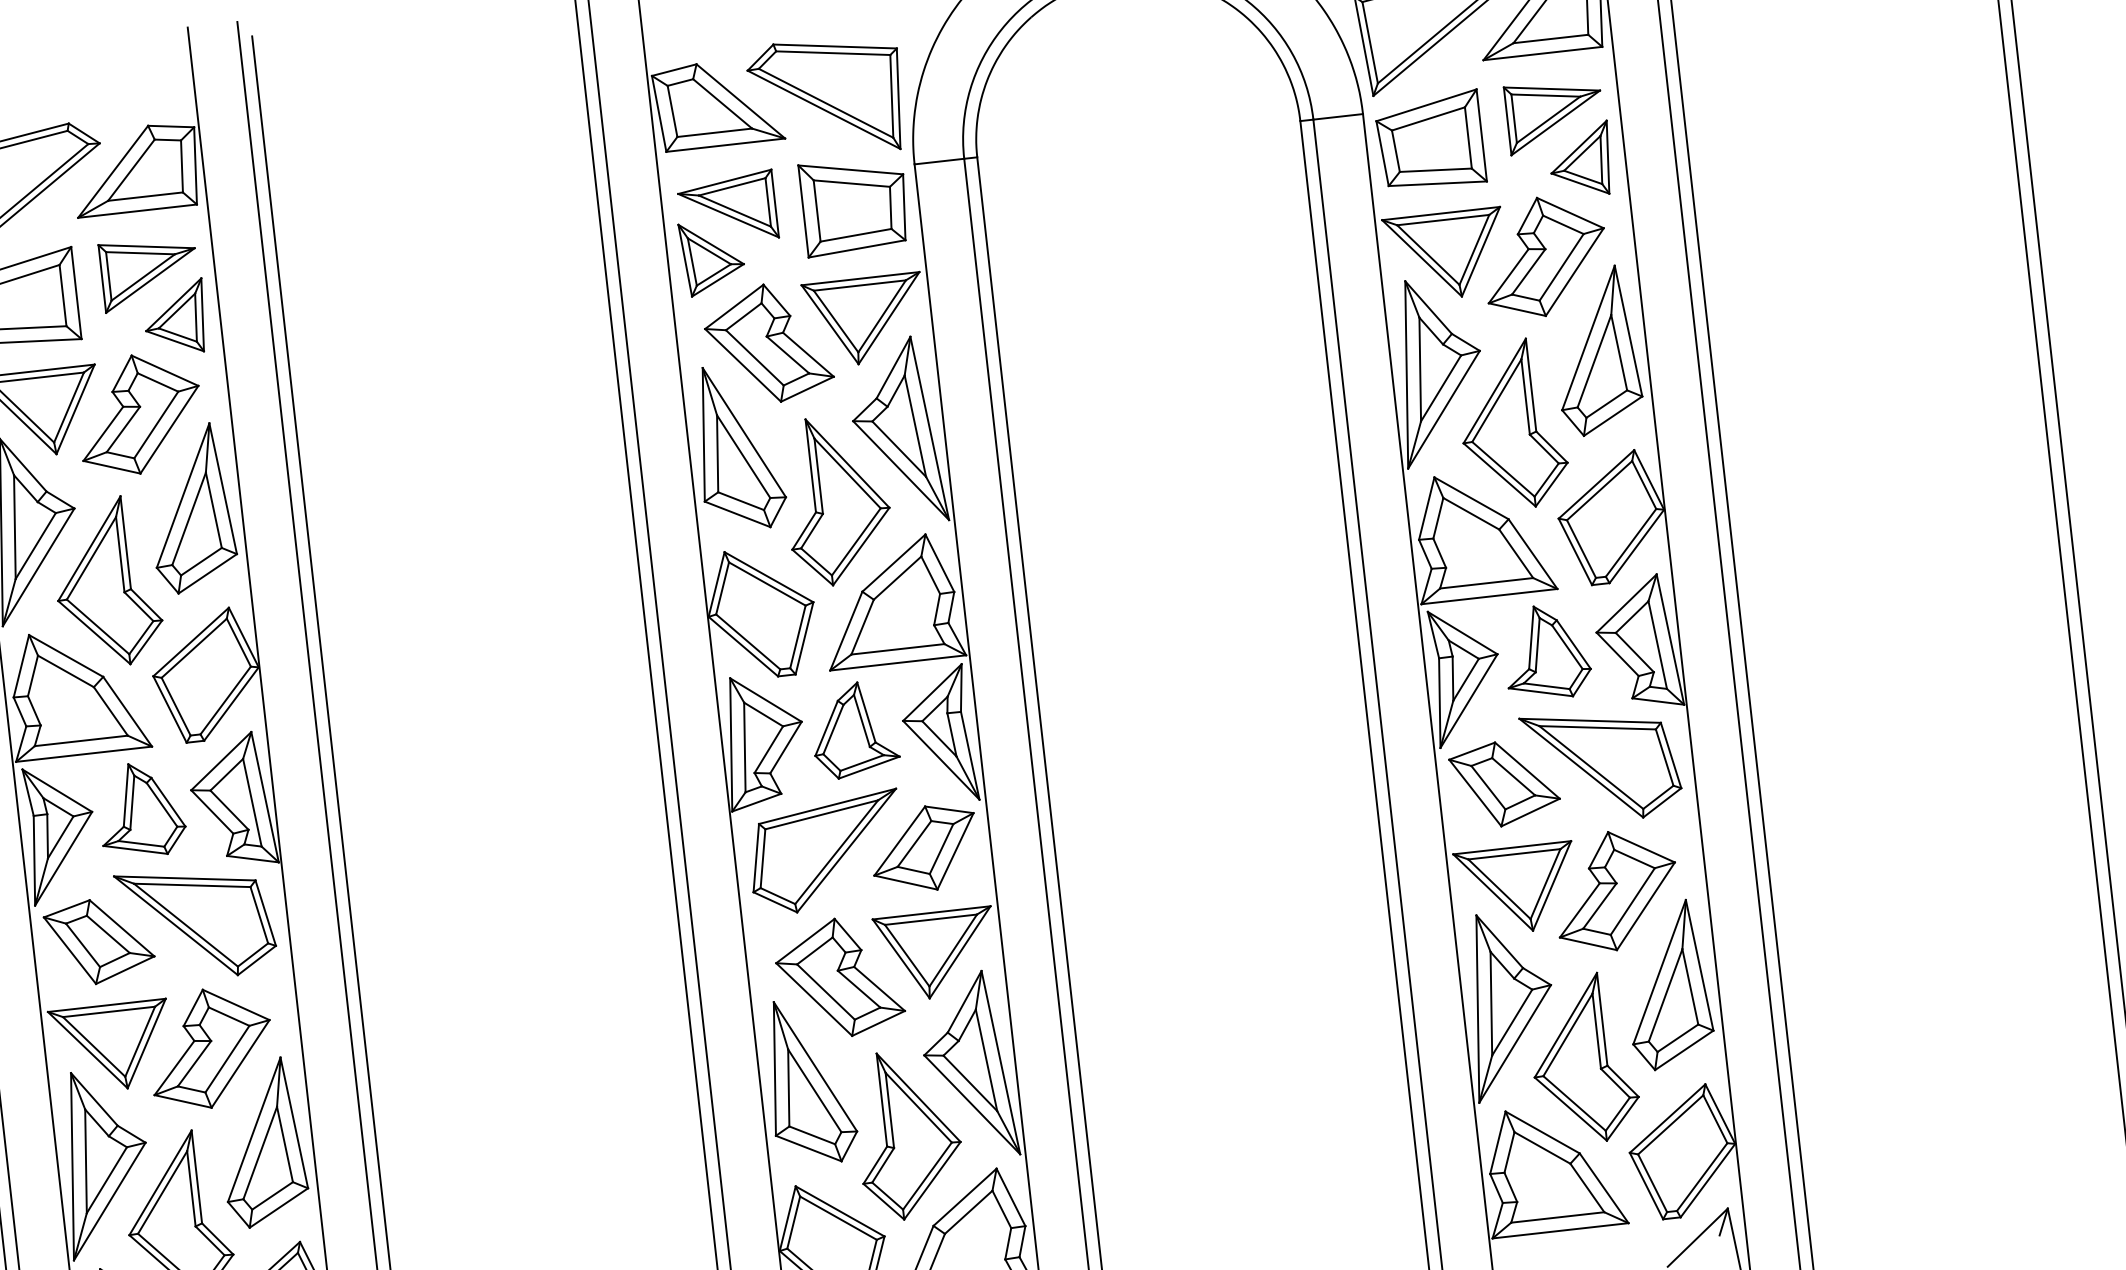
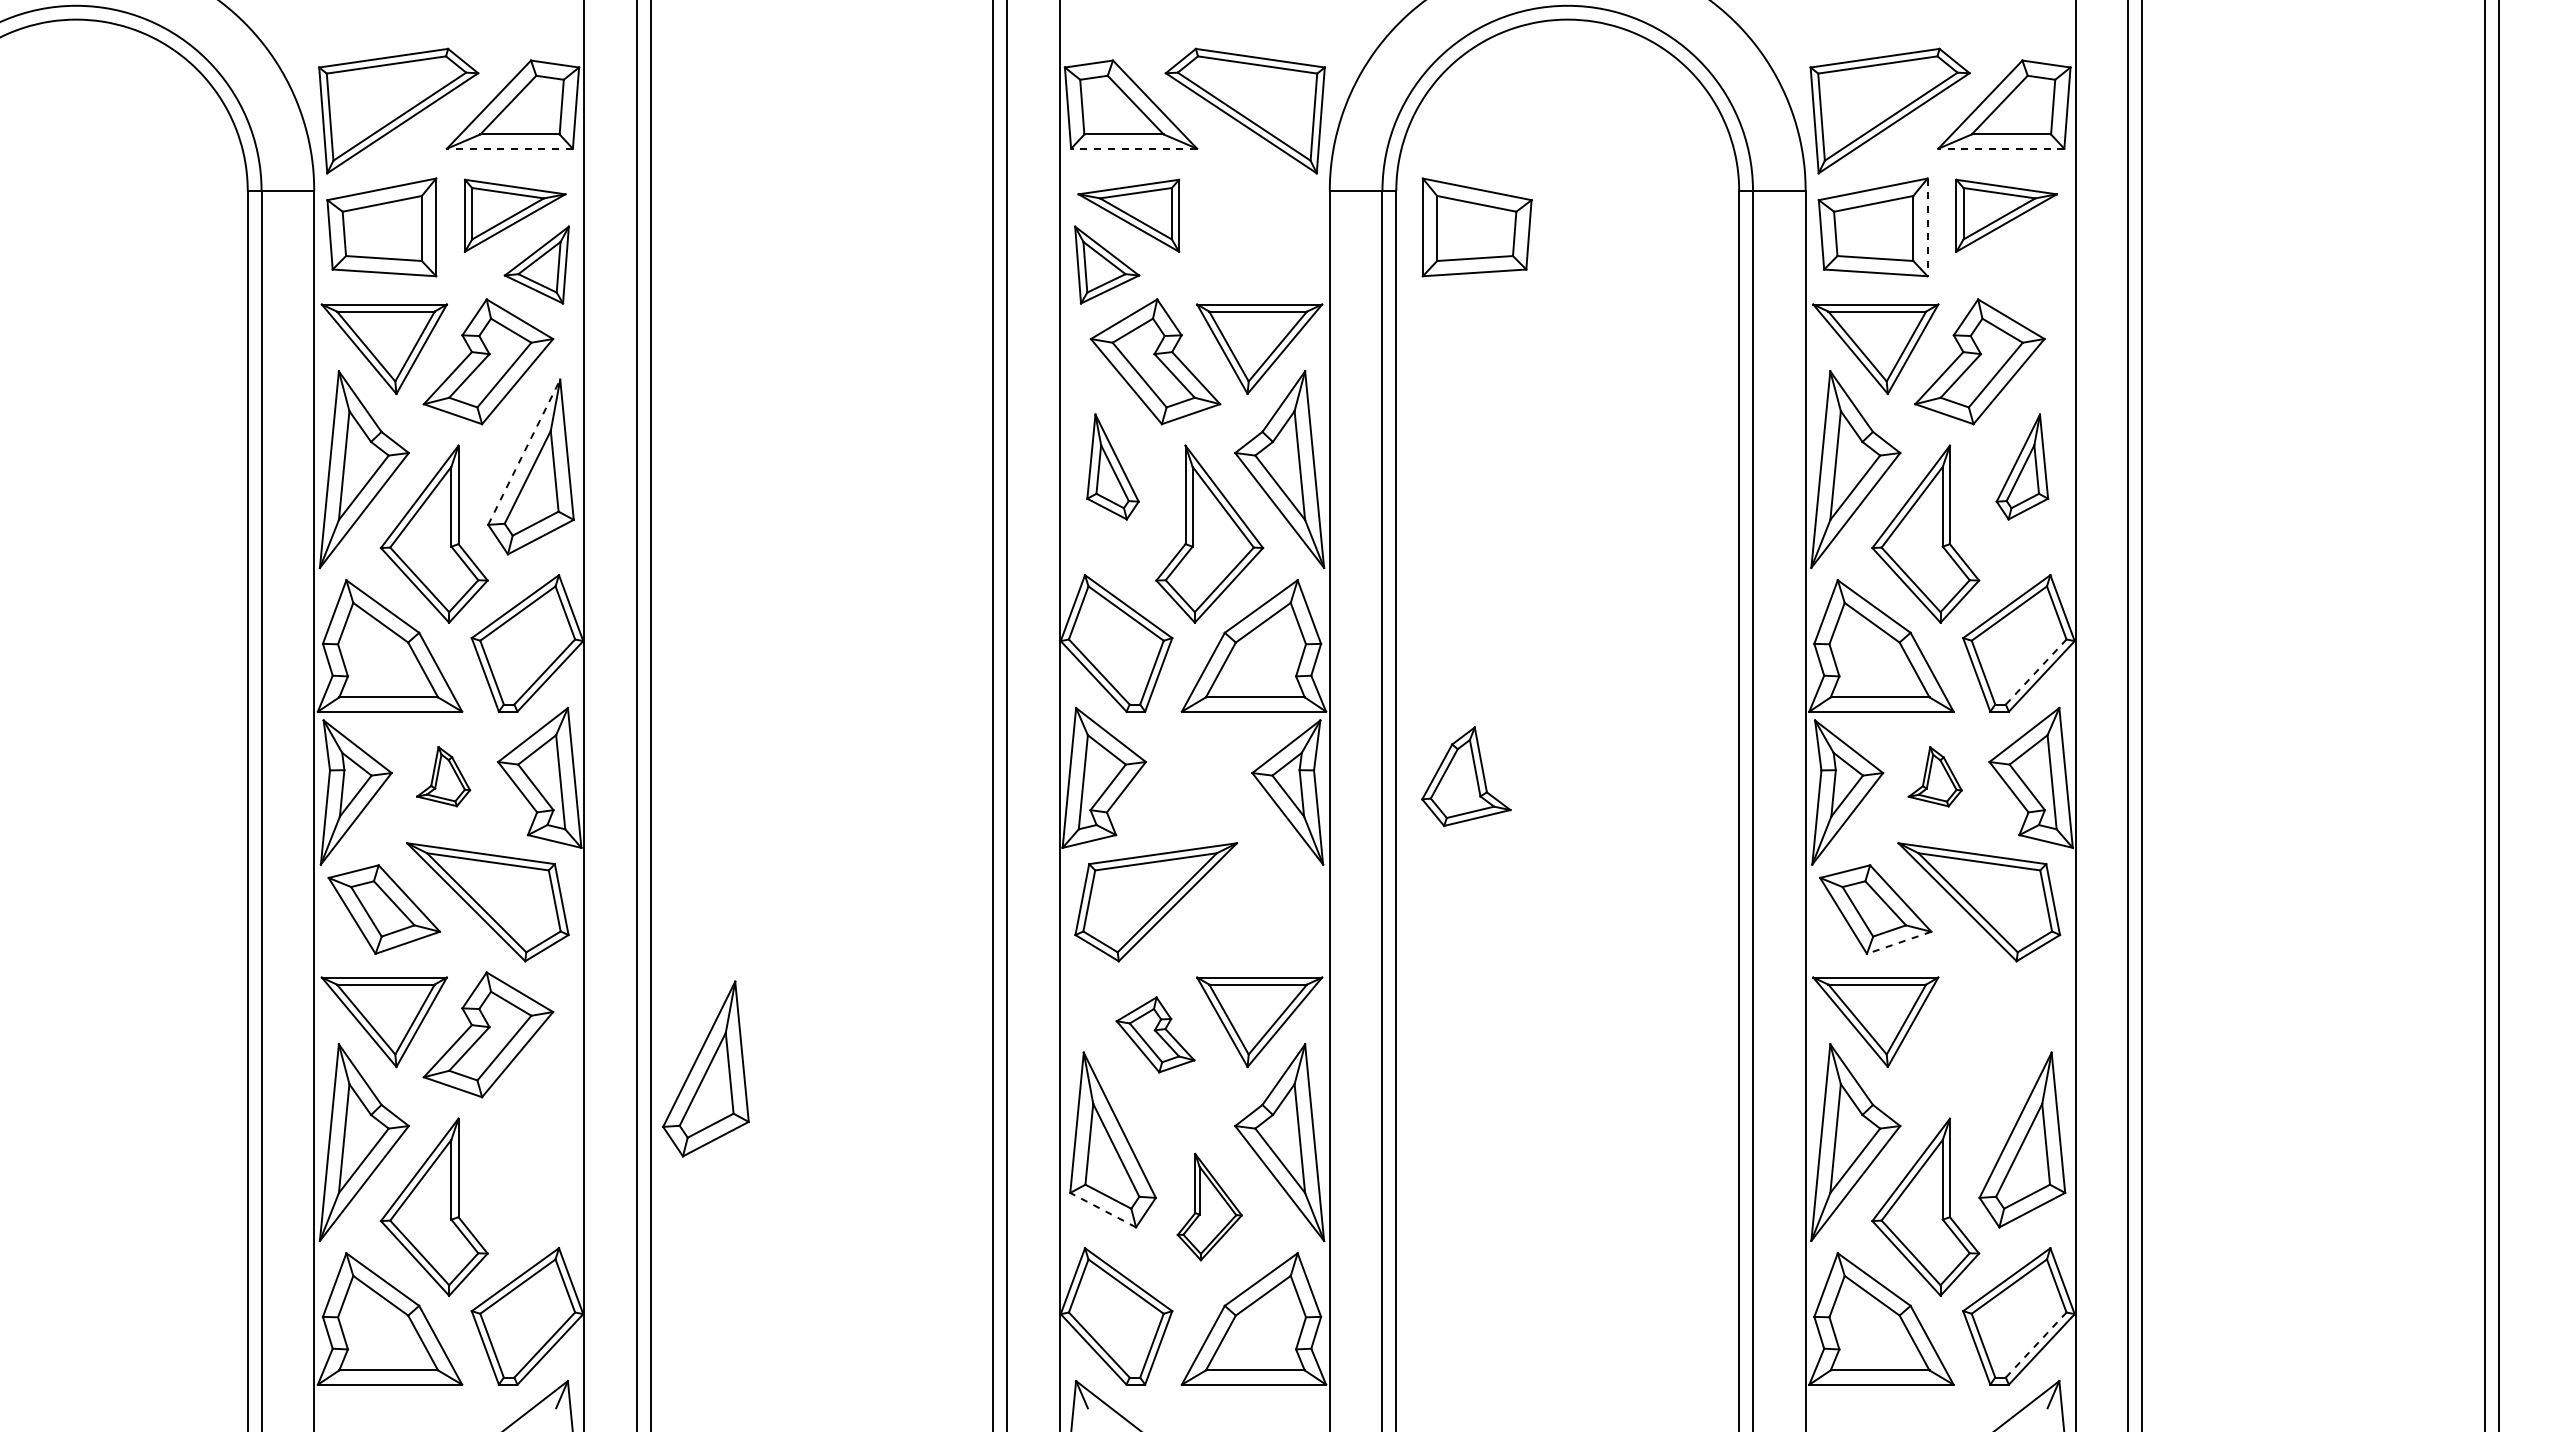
line: (1542, 53) -> (2000, 148), solid -> dashed
line: (1481, 135) -> (1927, 227), solid -> dashed
line: (725, 144) -> (1133, 148), solid -> dashed
part: (1580, 159) -> (2028, 264), removed
part: (854, 205) -> (1476, 227), moved
line: (137, 210) -> (509, 148), solid -> dashed
part: (1596, 350) -> (2022, 466), size x0.6
part: (738, 446) -> (1112, 466), size x0.6
line: (183, 494) -> (524, 451), solid -> dashed
line: (1631, 543) -> (2036, 672), solid -> dashed
part: (1547, 651) -> (1935, 776), size x0.6
part: (854, 729) -> (1466, 776), moved
part: (141, 809) -> (443, 776), size x0.6
line: (1529, 812) -> (1898, 942), solid -> dashed
part: (924, 848) -> (1259, 909), removed
part: (1615, 890) -> (1979, 1034), removed
part: (839, 977) -> (1155, 1034), size x0.6
part: (908, 1133) -> (1209, 1206), size x0.6
part: (261, 1142) -> (705, 1068), moved
line: (808, 1148) -> (1102, 1209), solid -> dashed
line: (1702, 1177) -> (2036, 1345), solid -> dashed

